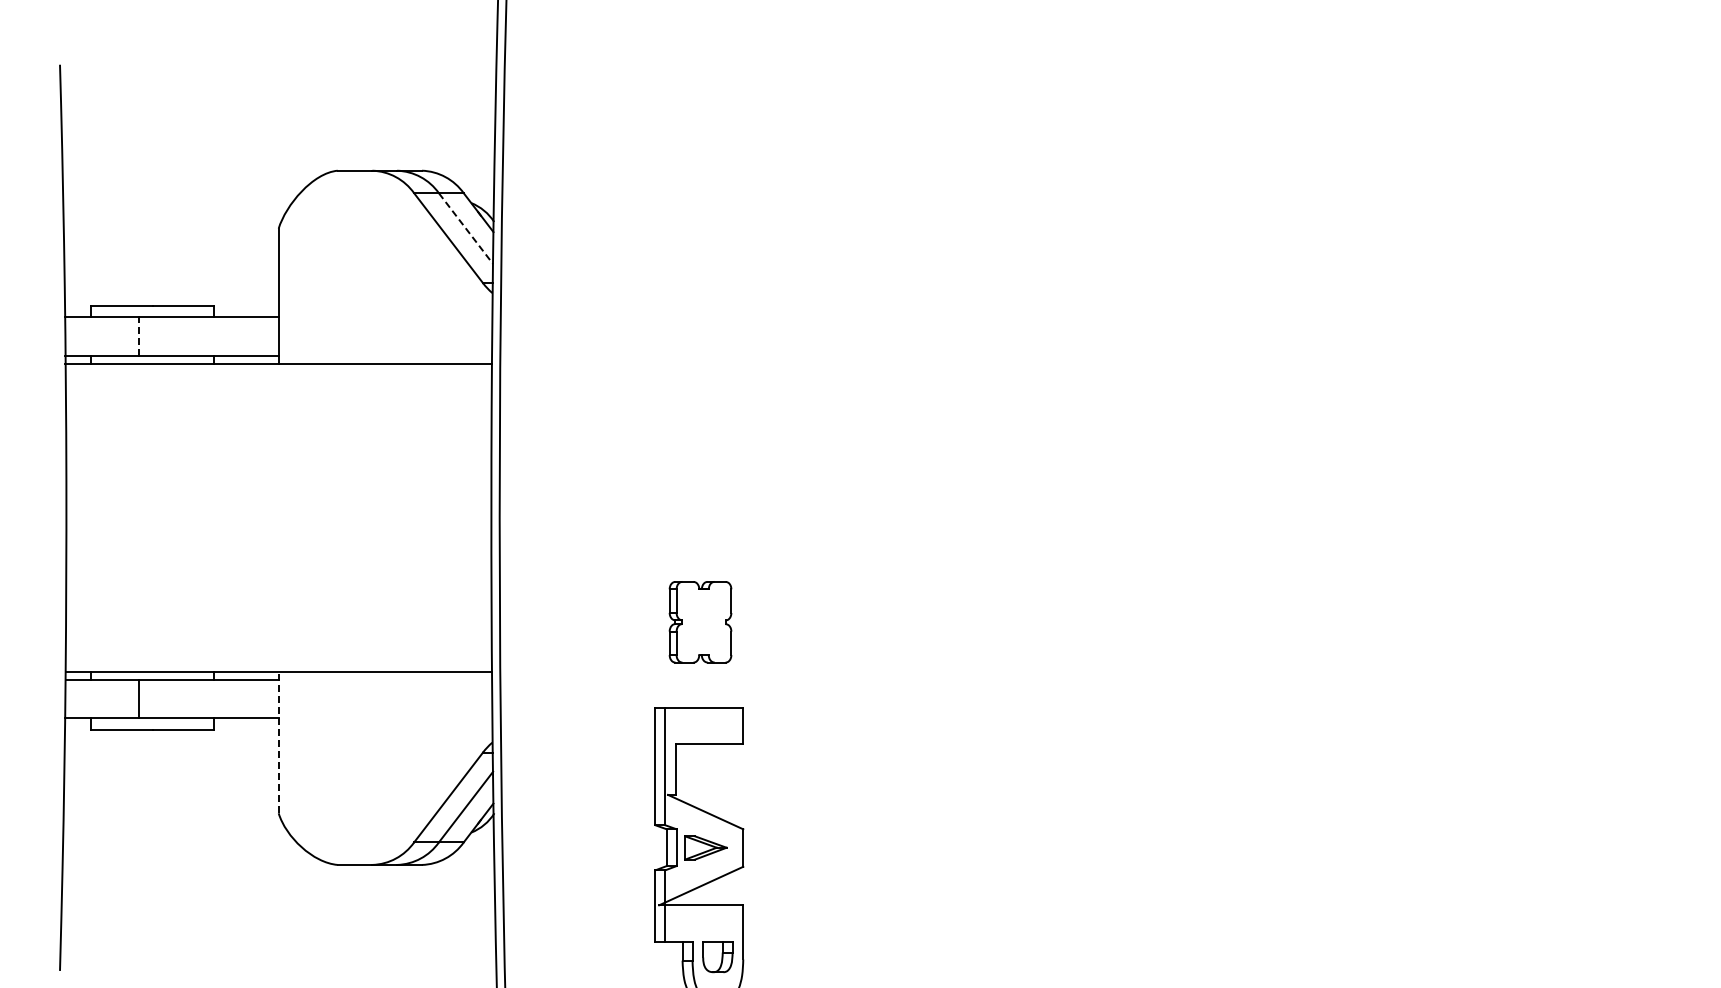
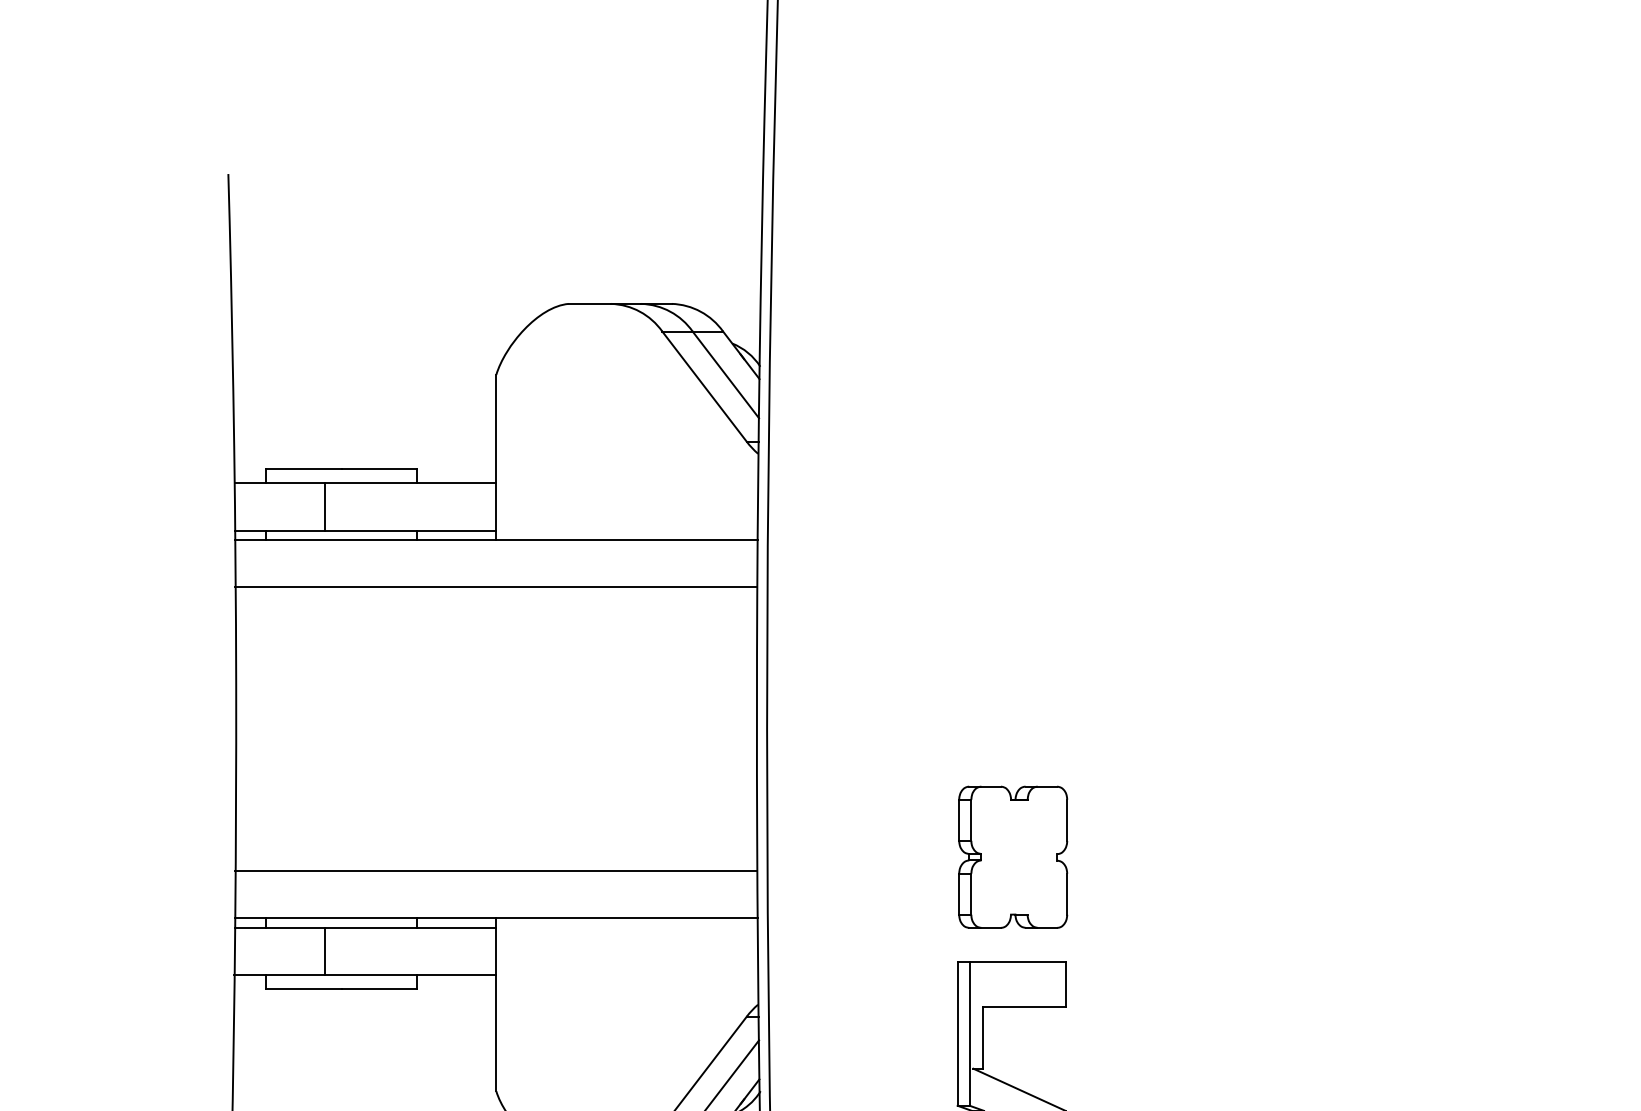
line: (466, 228) -> (726, 374), dashed -> solid
line: (139, 336) -> (325, 507), dashed -> solid
line: (278, 402) -> (496, 587), added
part: (700, 621) -> (1013, 856), size x1.43
line: (278, 633) -> (496, 870), added
line: (278, 742) -> (496, 1004), dashed -> solid

